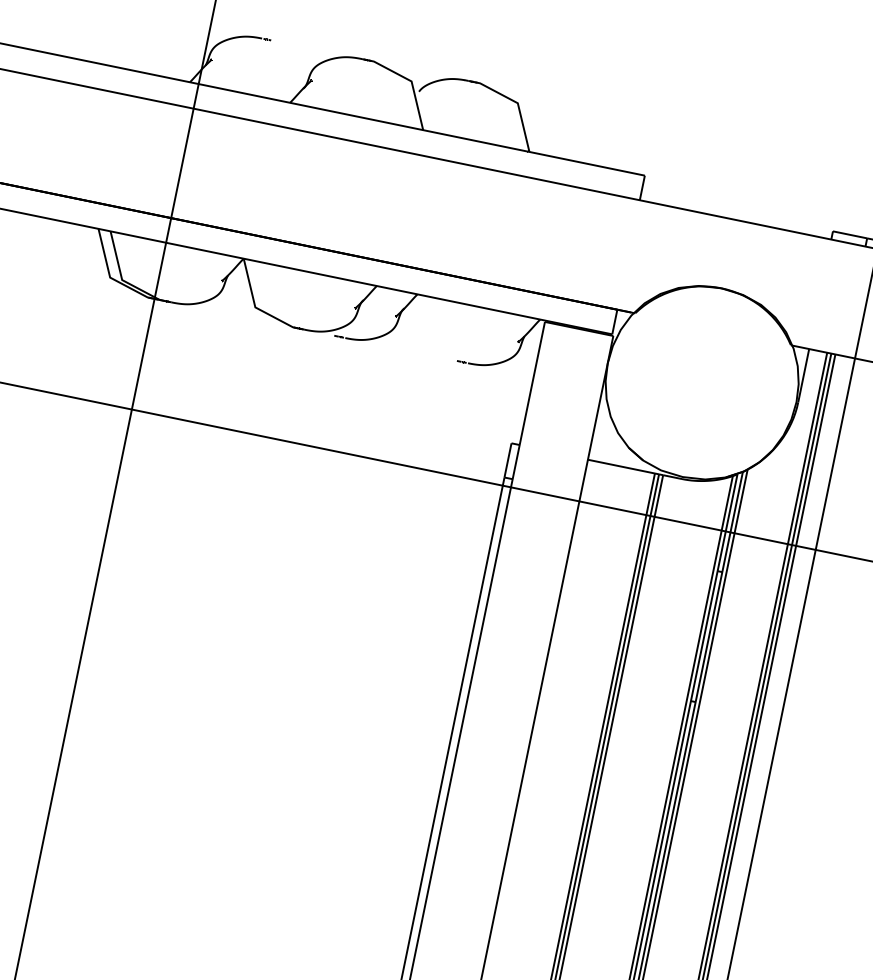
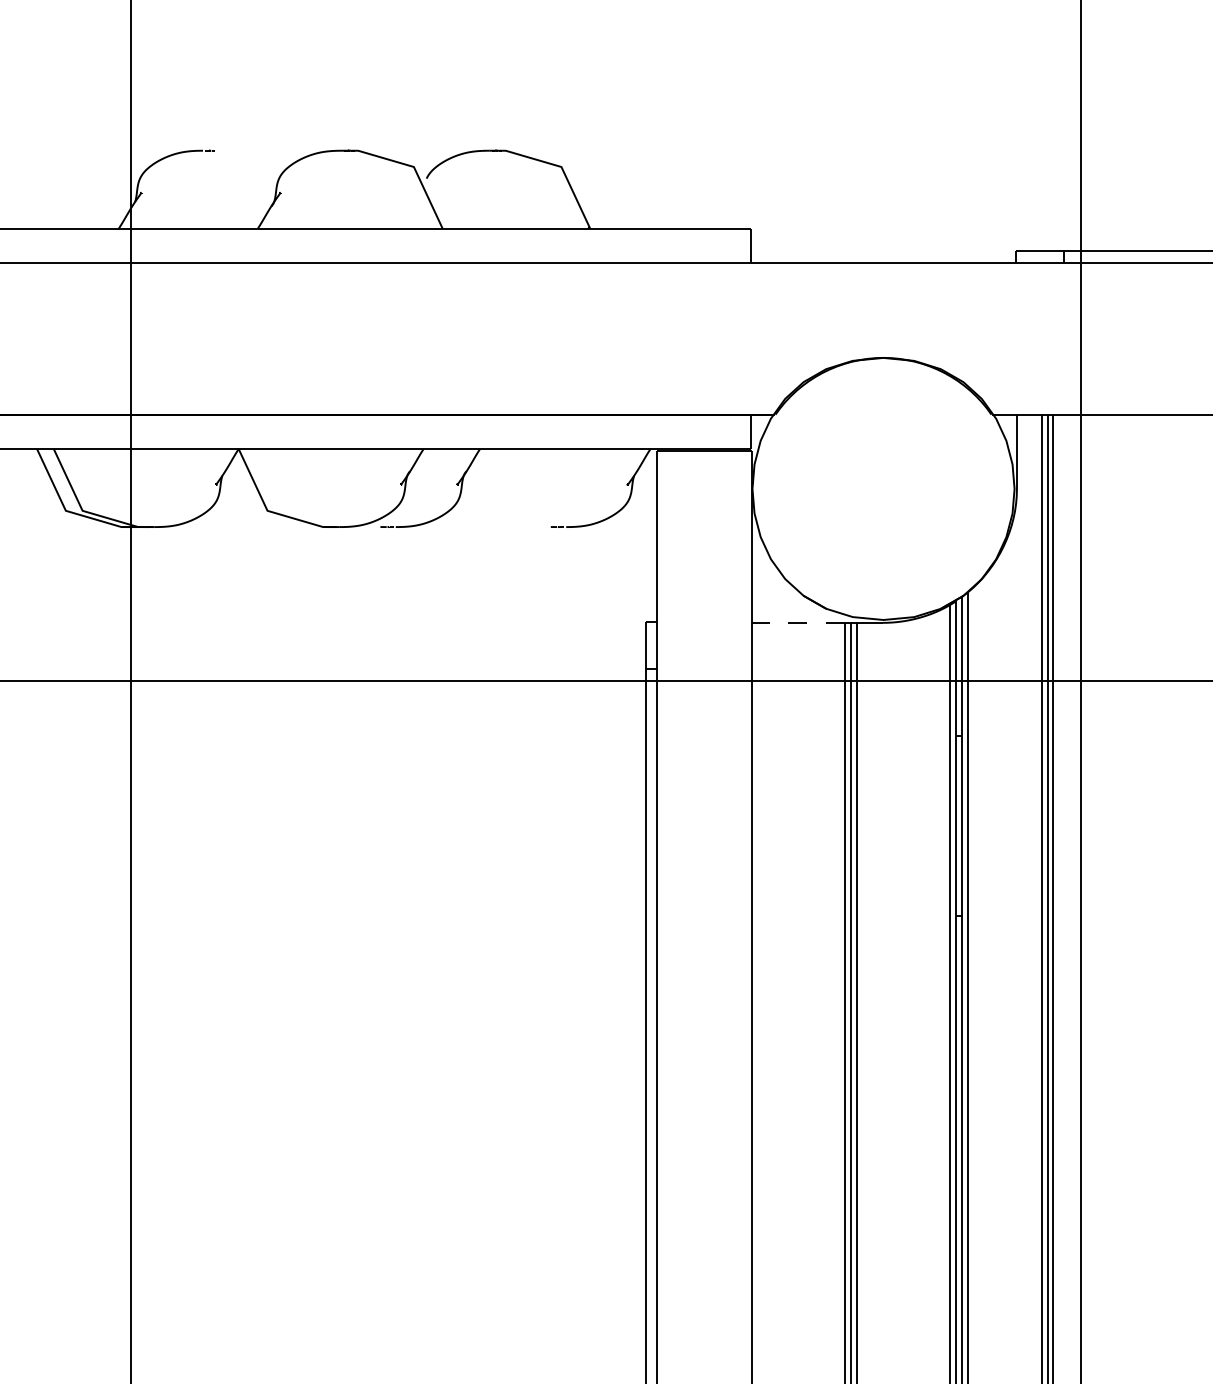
line: (621, 466) -> (798, 622), solid -> dashed

